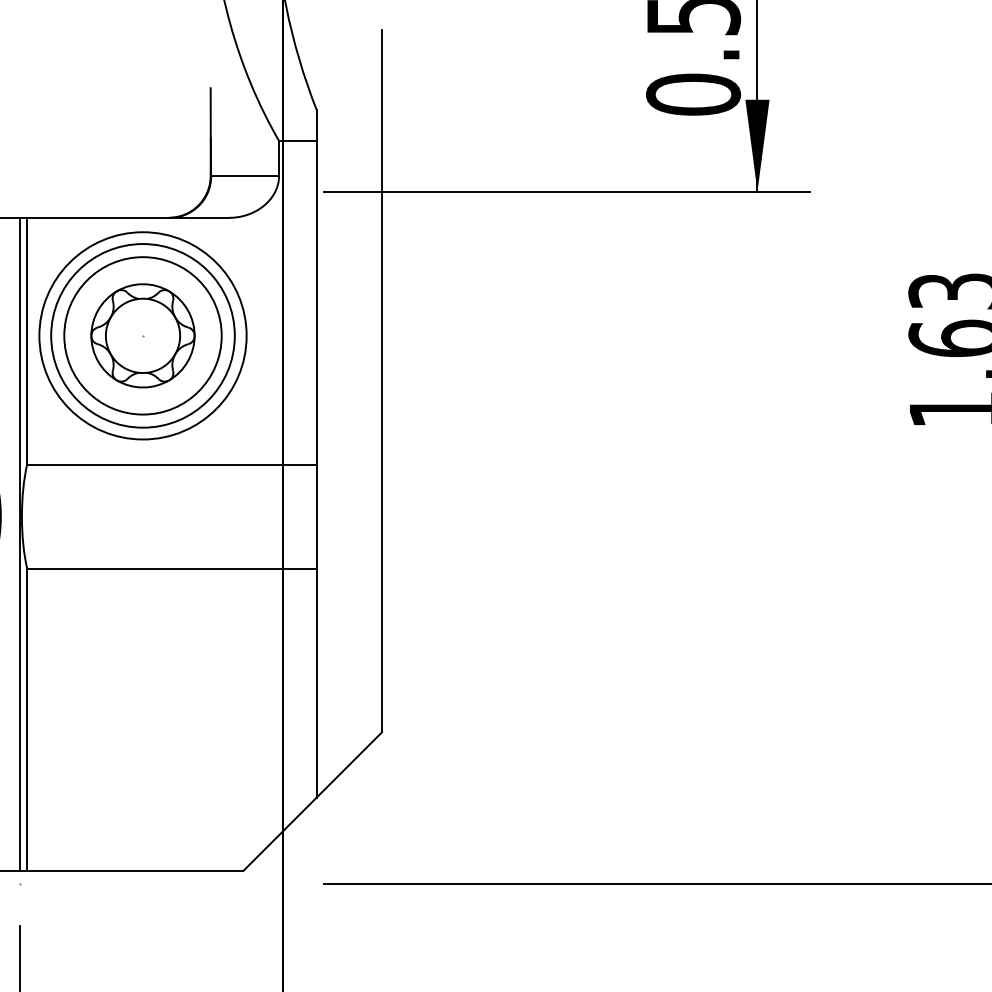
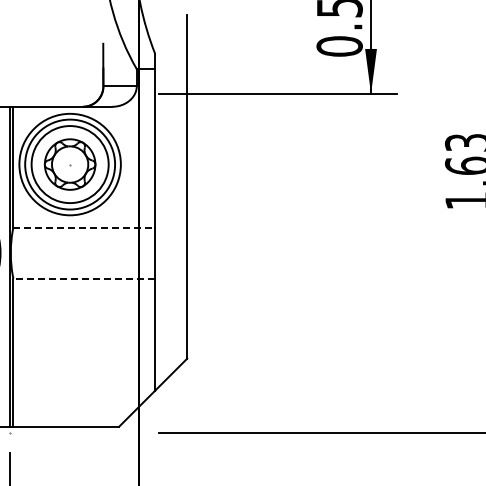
line: (172, 464) -> (84, 227), solid -> dashed
line: (172, 568) -> (84, 278), solid -> dashed

